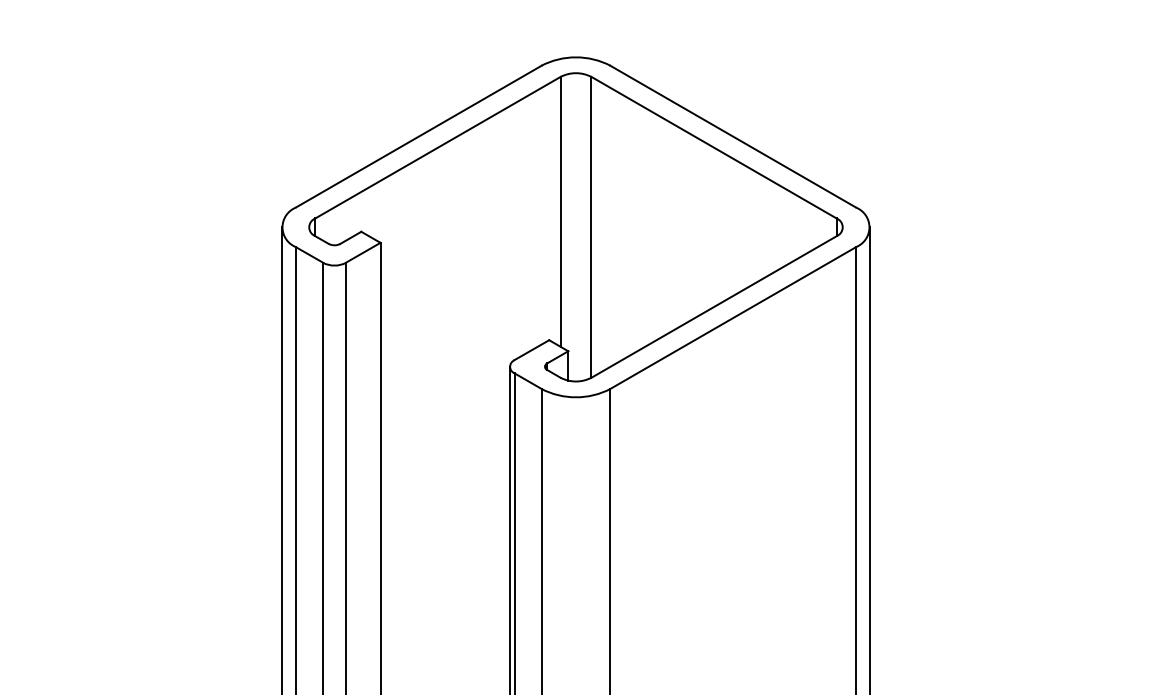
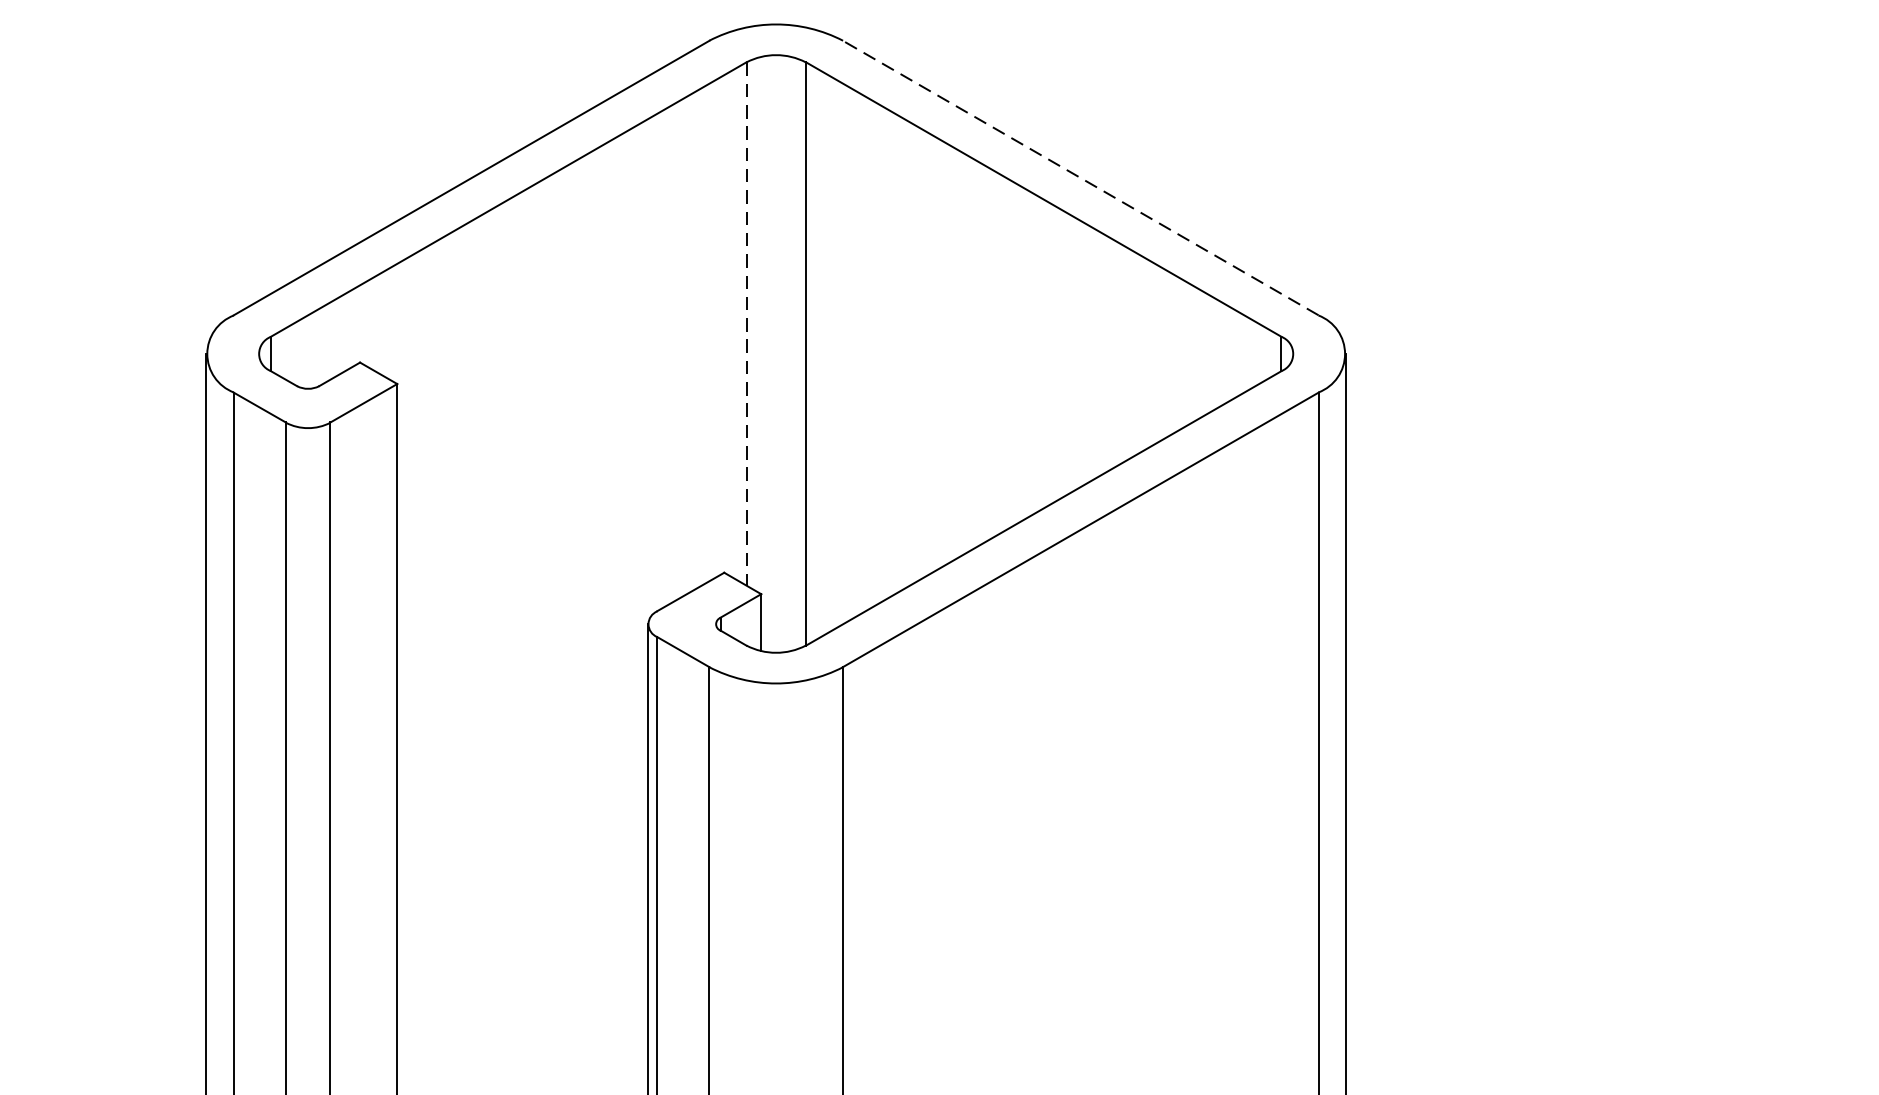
line: (733, 136) -> (1081, 177), solid -> dashed
line: (560, 211) -> (746, 323), solid -> dashed

